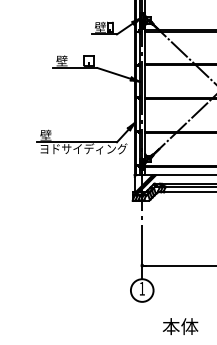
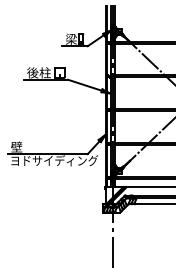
text: (100, 26) -> (71, 38), 壁 -> 梁
text: (68, 60) -> (39, 72), 壁 -> 後柱

